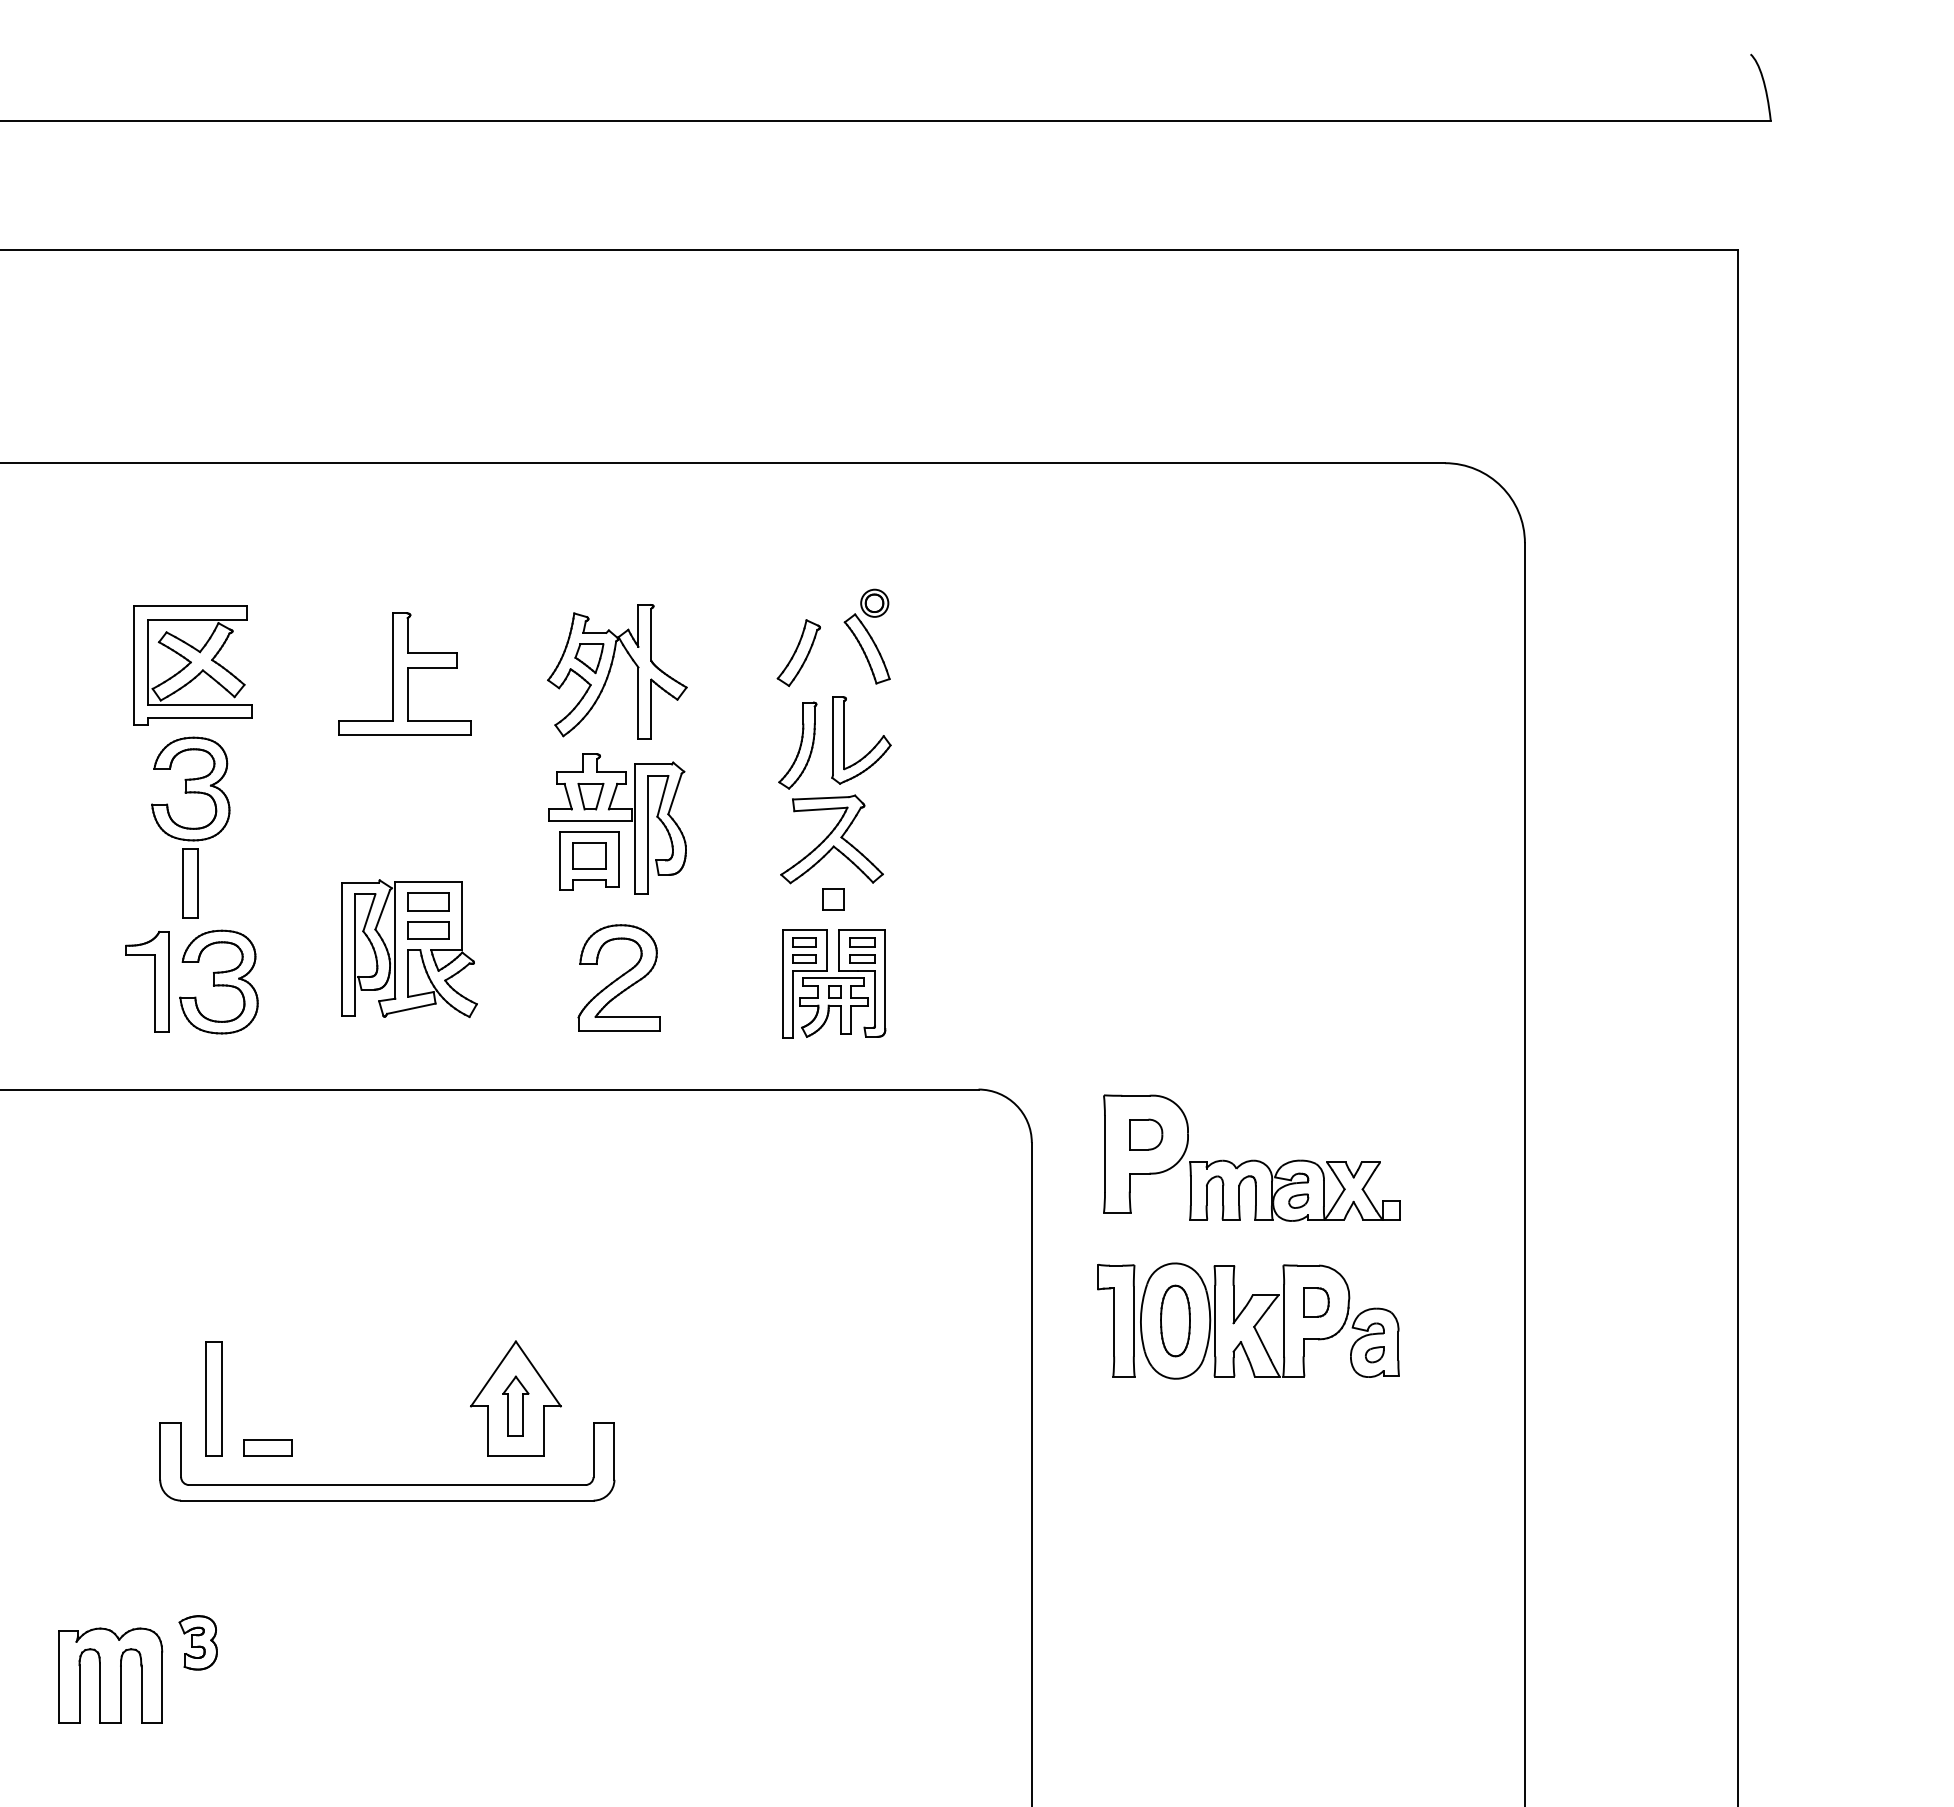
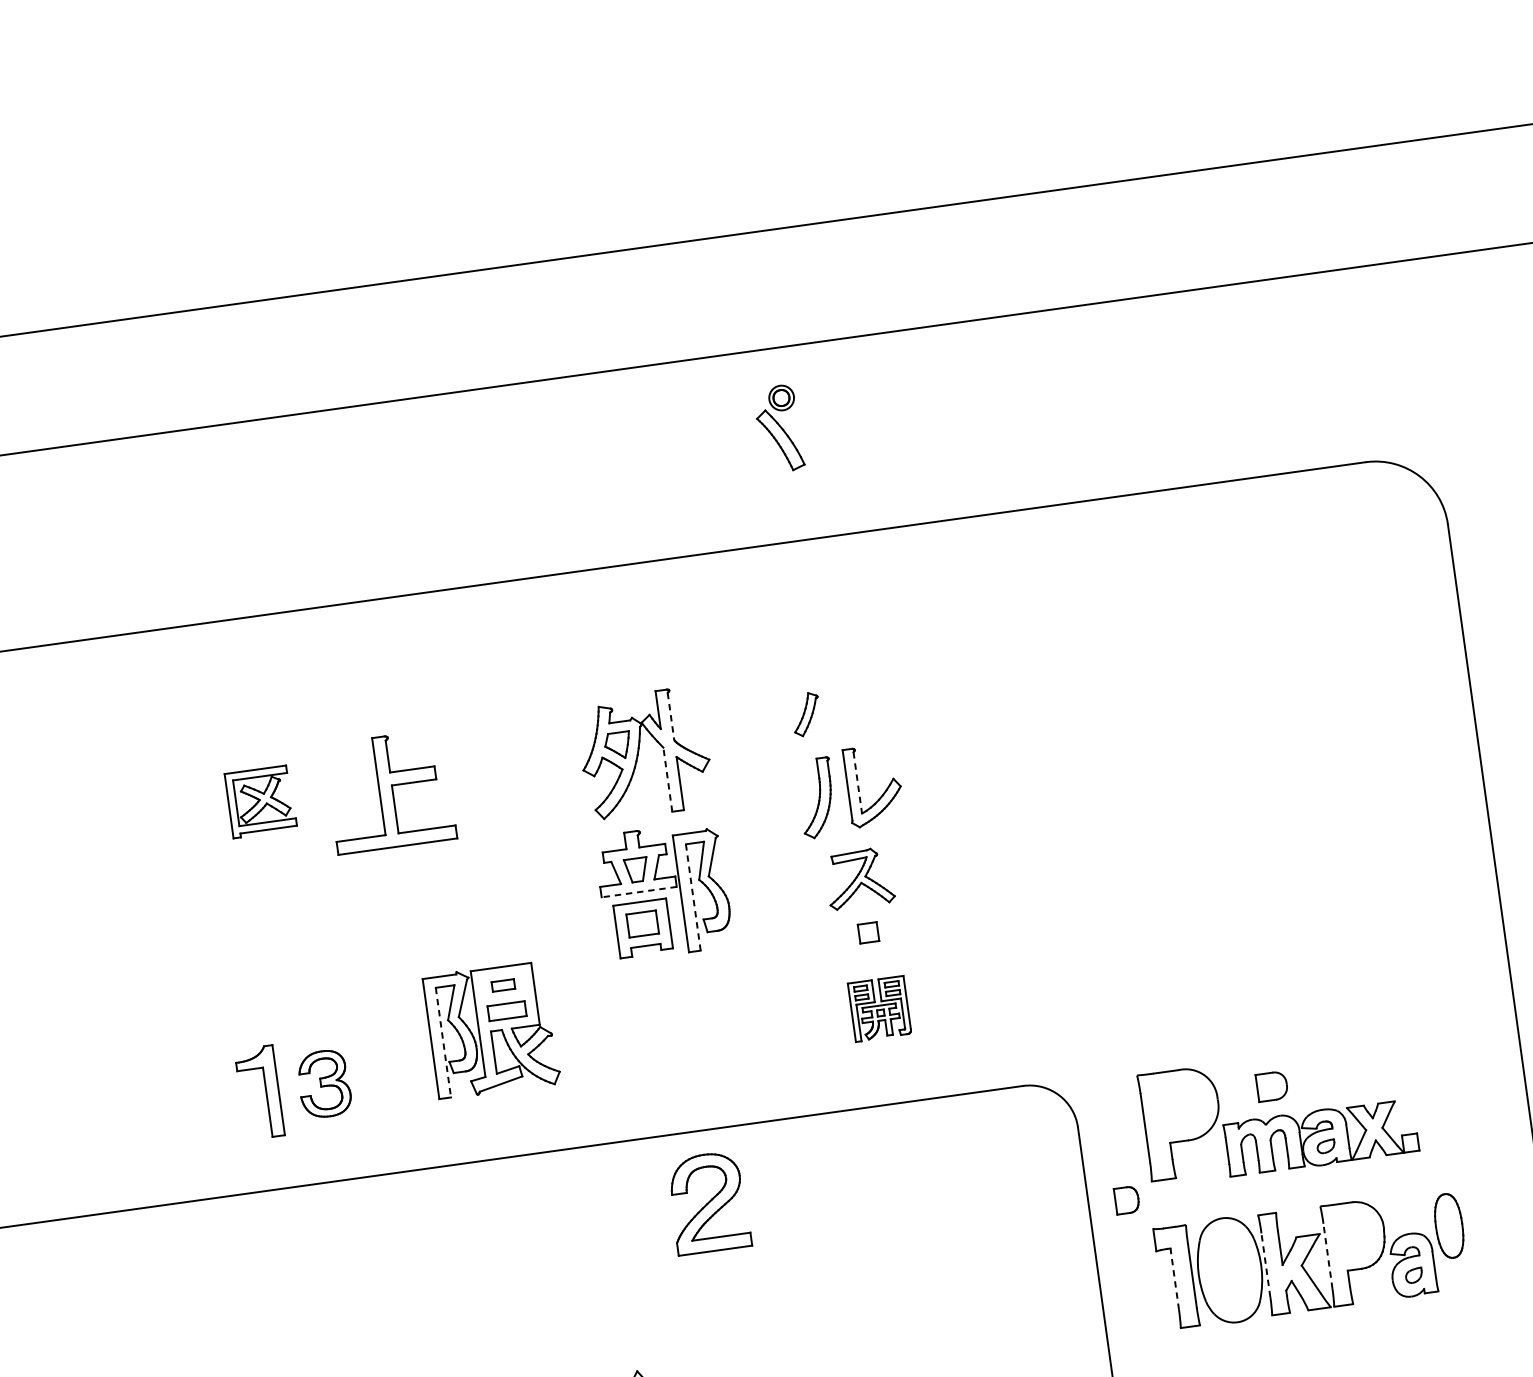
line: (651, 635) -> (671, 717), solid -> dashed
part: (866, 636) -> (778, 429), moved
part: (798, 652) -> (805, 714), size x0.7
part: (192, 665) -> (260, 801), size x0.6
part: (404, 673) -> (389, 791), moved
line: (638, 703) -> (667, 780), solid -> dashed
line: (844, 735) -> (857, 783), solid -> dashed
line: (590, 820) -> (639, 891), solid -> dashed
part: (190, 827) -> (279, 948), removed
line: (648, 834) -> (693, 897), solid -> dashed
part: (831, 839) -> (859, 878), size x0.7
part: (428, 901) -> (503, 985), size x0.6
line: (354, 955) -> (443, 1043), solid -> dashed
part: (618, 977) -> (708, 1202), moved
part: (218, 981) -> (323, 1083), size x0.7
part: (834, 983) -> (879, 1008), size x0.6
part: (1146, 1134) -> (1272, 1086), moved
part: (1316, 1302) -> (1127, 1200), moved
part: (1175, 1320) -> (1449, 1225), moved
line: (1215, 1320) -> (1265, 1264), solid -> dashed
line: (1284, 1320) -> (1328, 1256), solid -> dashed
line: (1114, 1322) -> (1175, 1279), solid -> dashed

